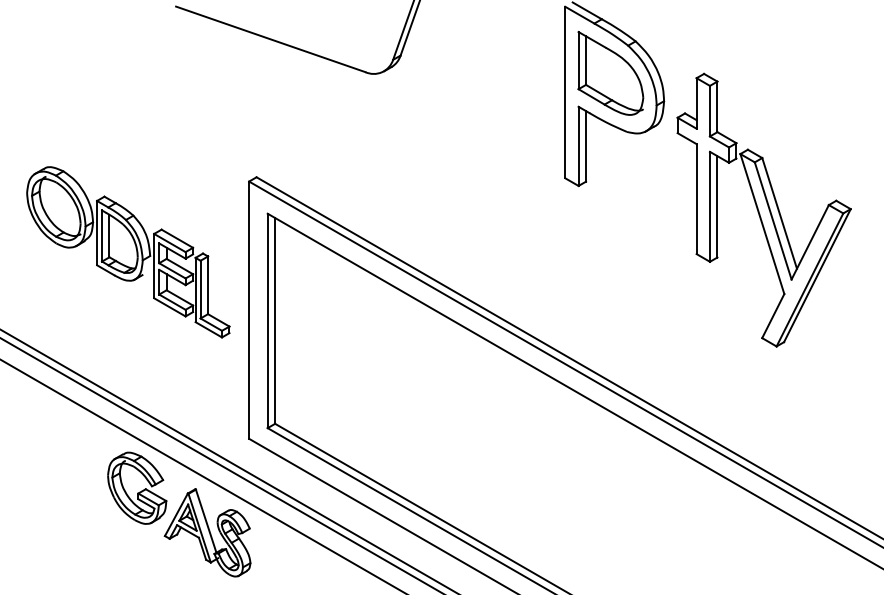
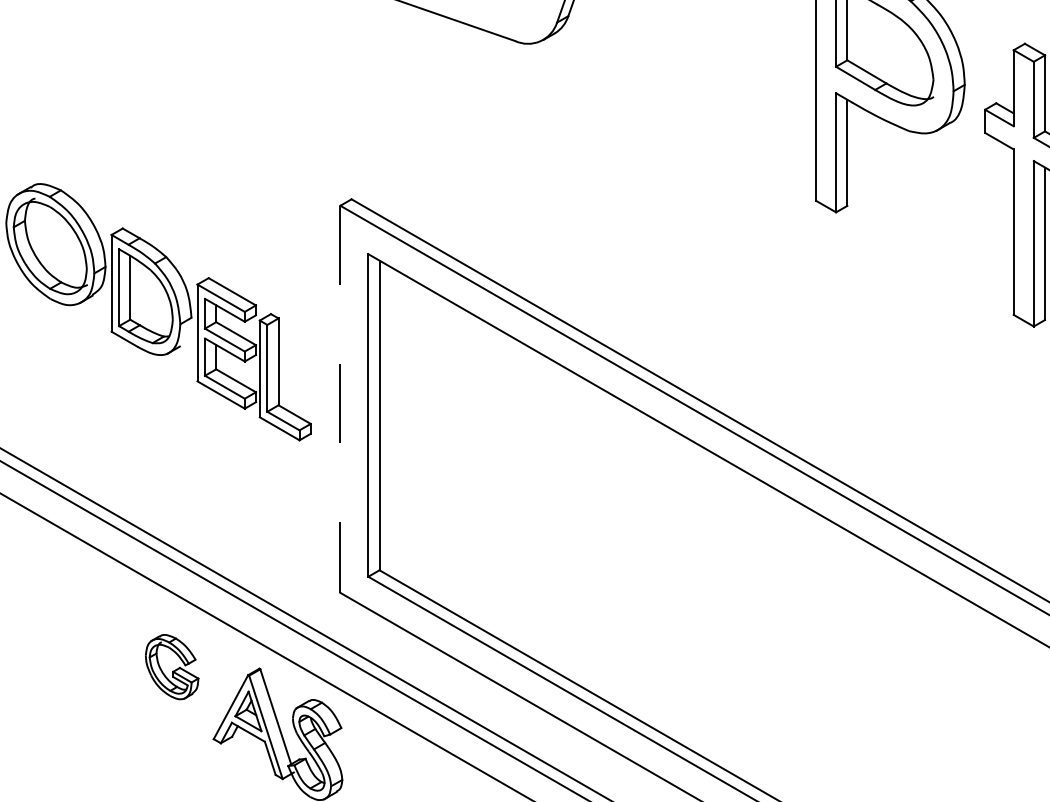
line: (249, 310) -> (340, 399), solid -> dashed
part: (137, 487) -> (172, 666), size x0.6

